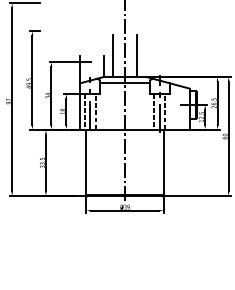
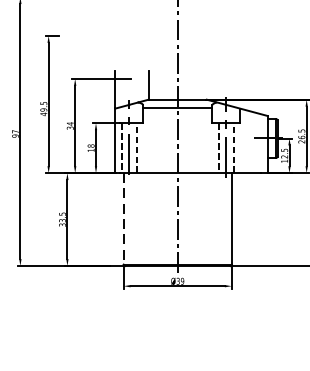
line: (113, 55) -> (161, 69), removed
line: (136, 55) -> (193, 69), removed
line: (86, 162) -> (124, 219), solid -> dashed

